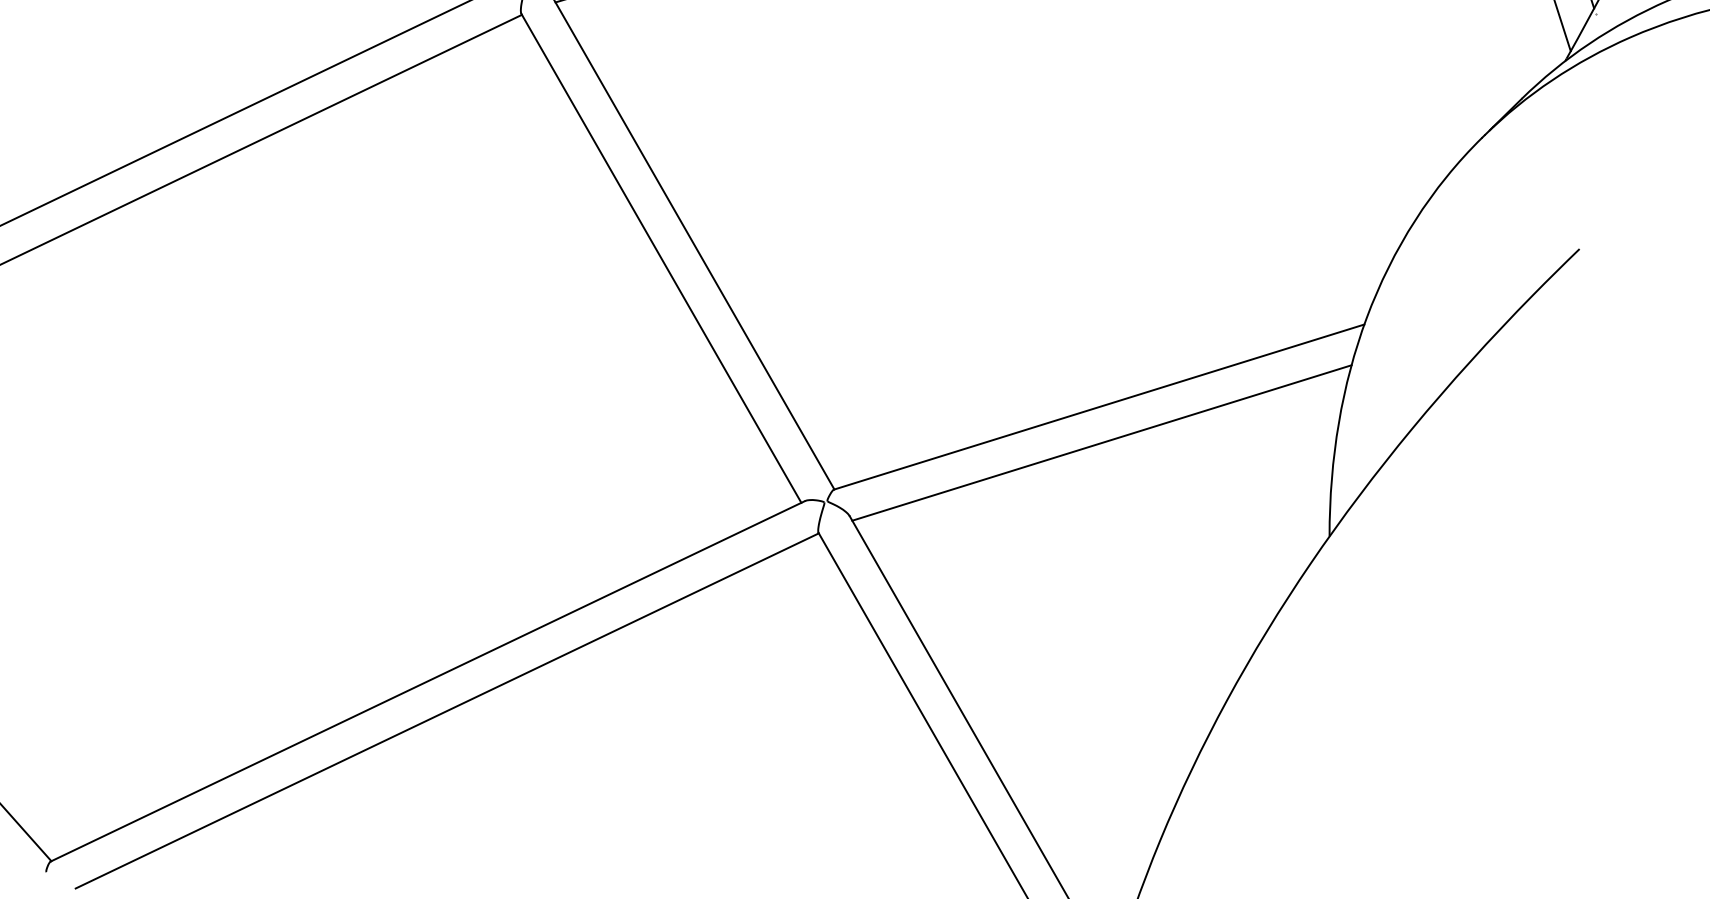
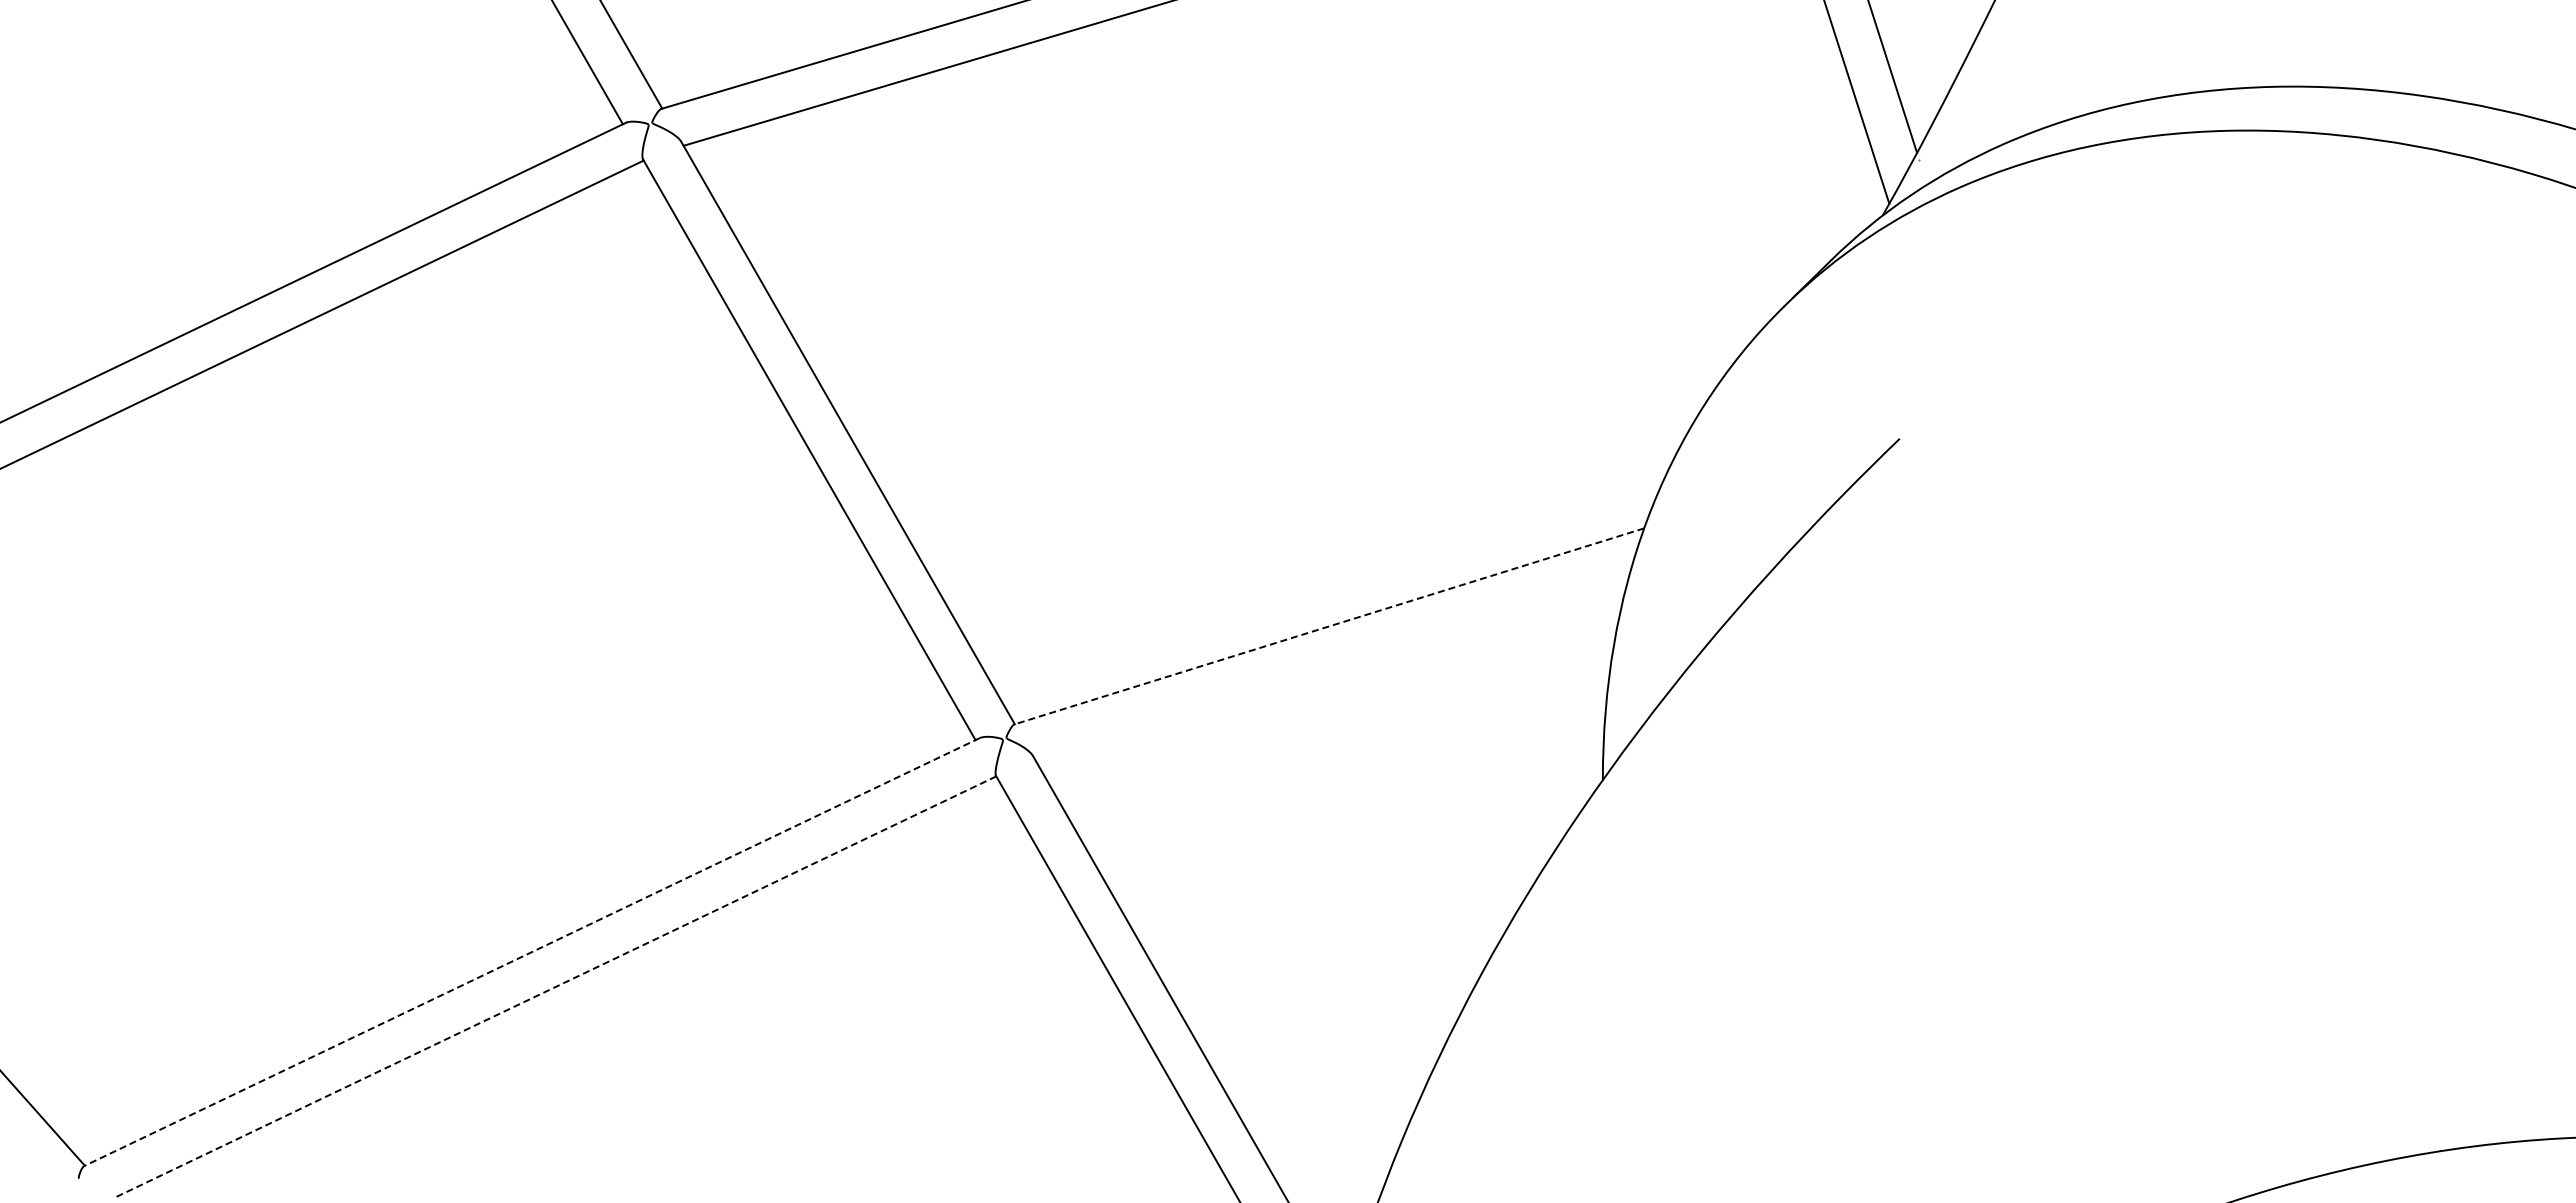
line: (1099, 407) -> (1329, 626), solid -> dashed
line: (1101, 442) -> (1332, 668), removed
line: (427, 681) -> (531, 952), solid -> dashed
line: (446, 711) -> (554, 987), solid -> dashed

